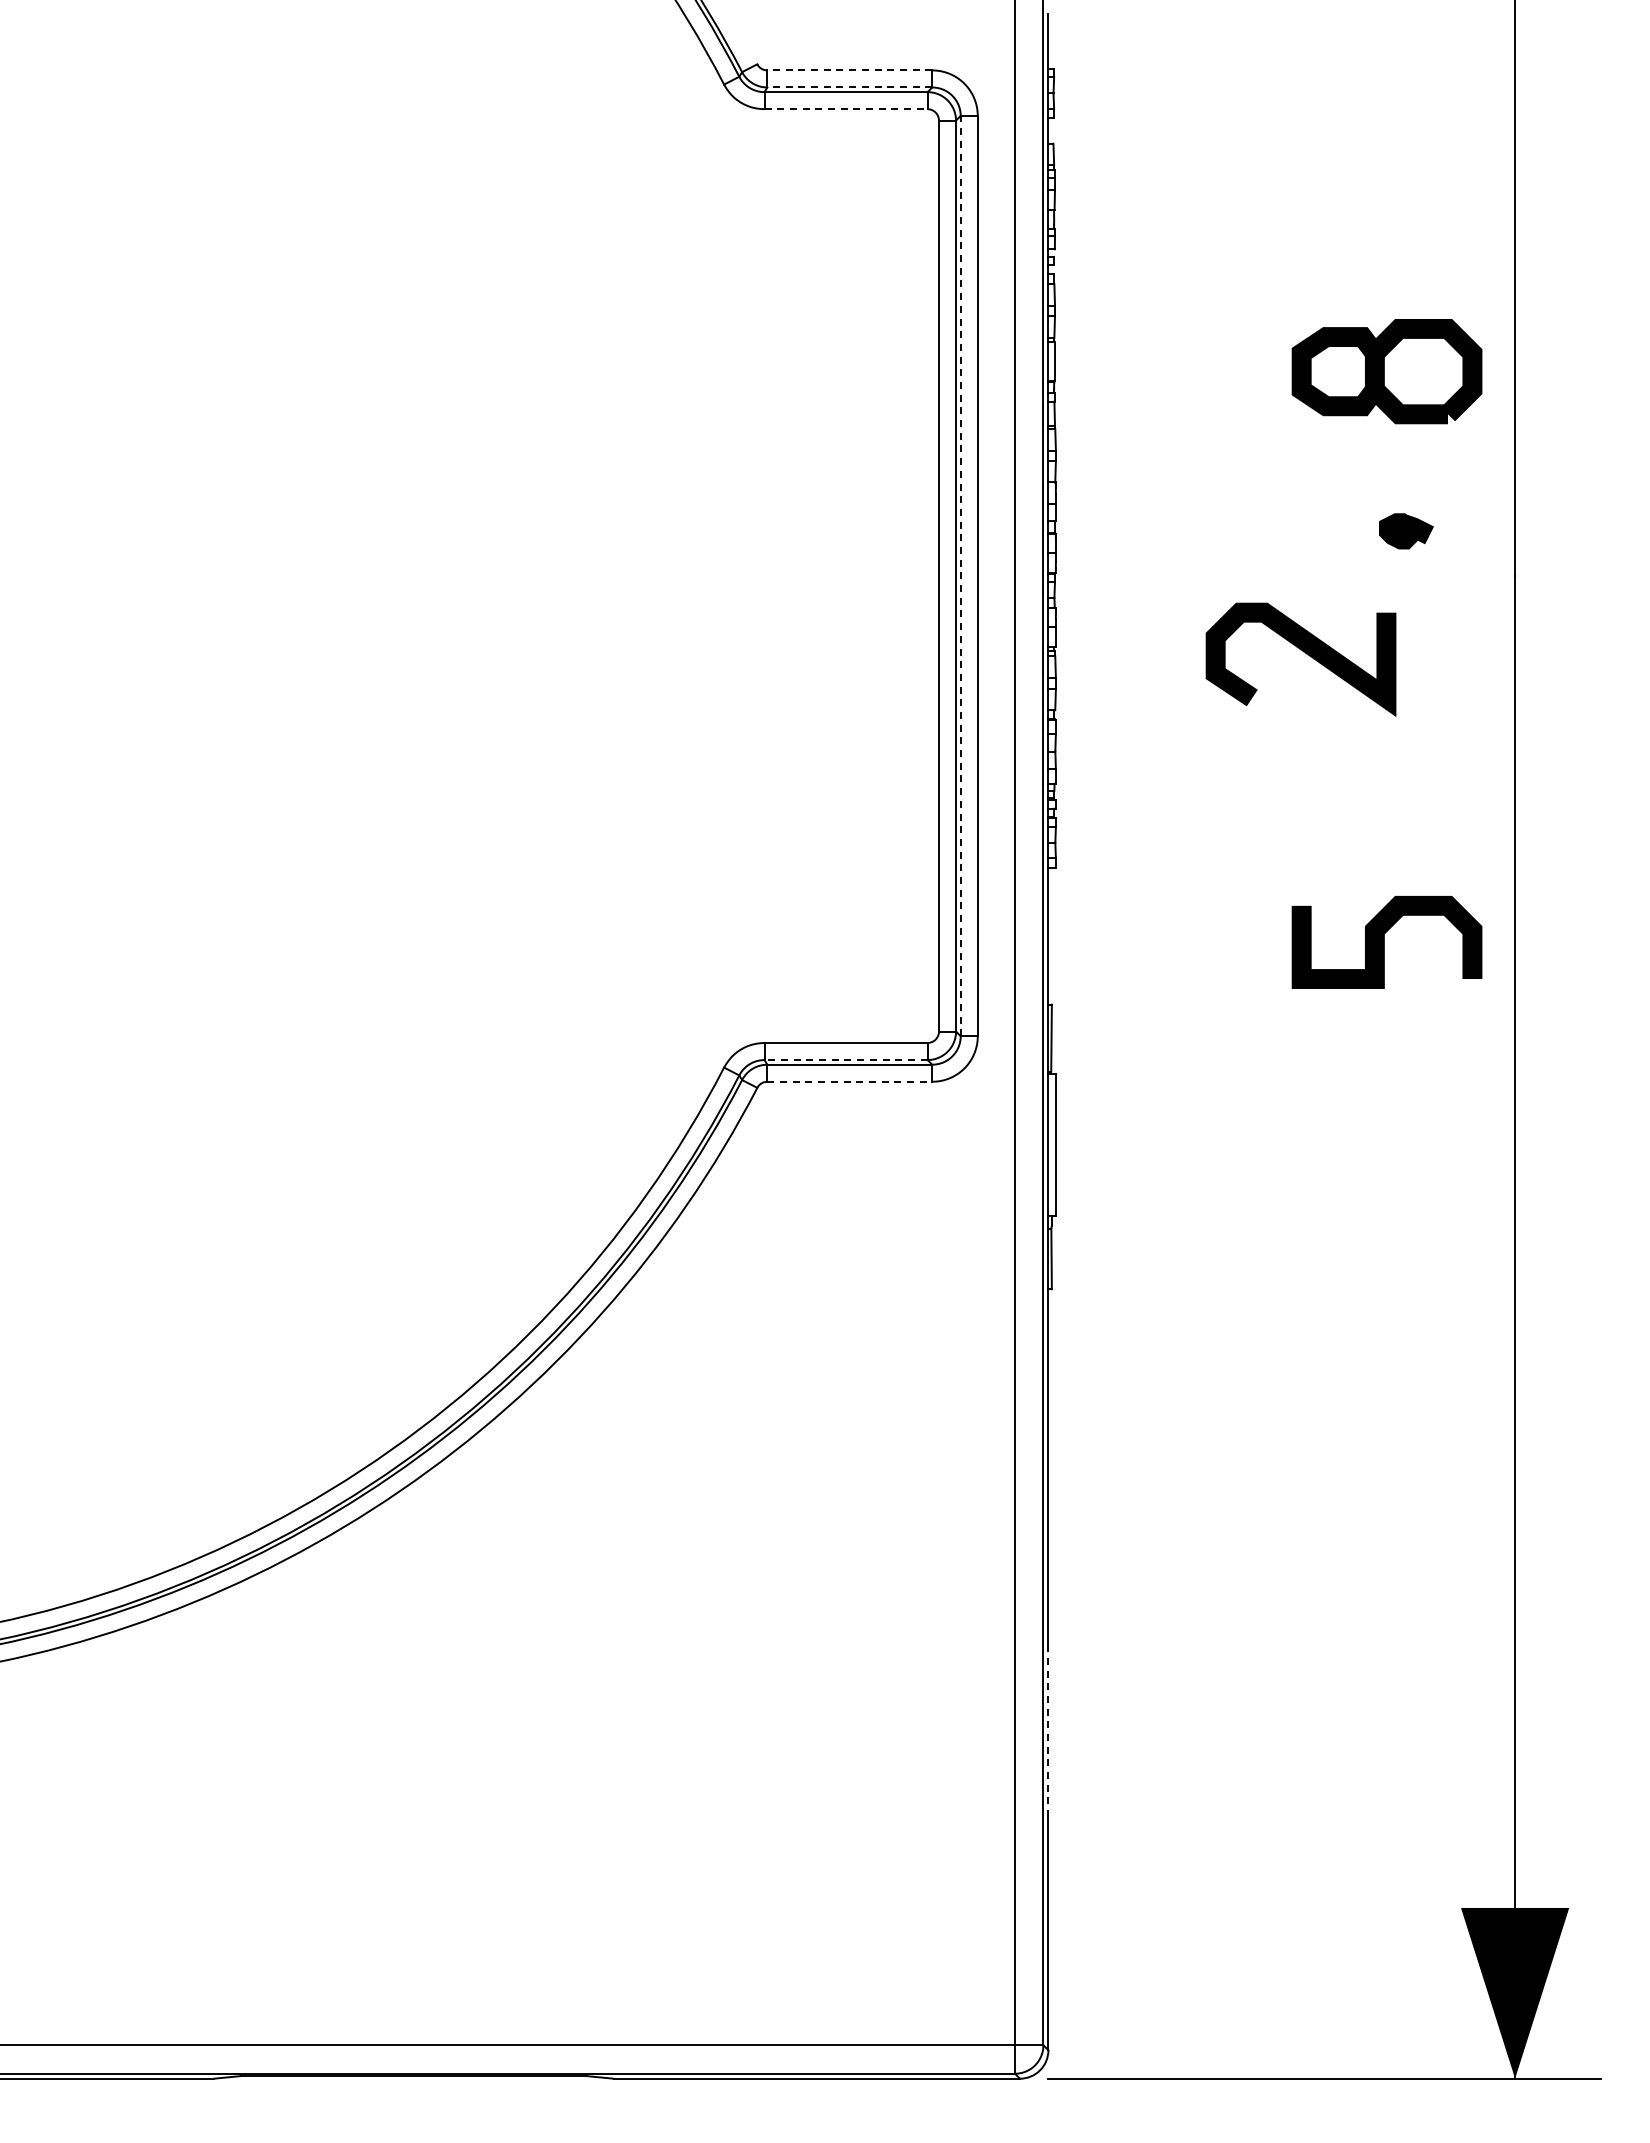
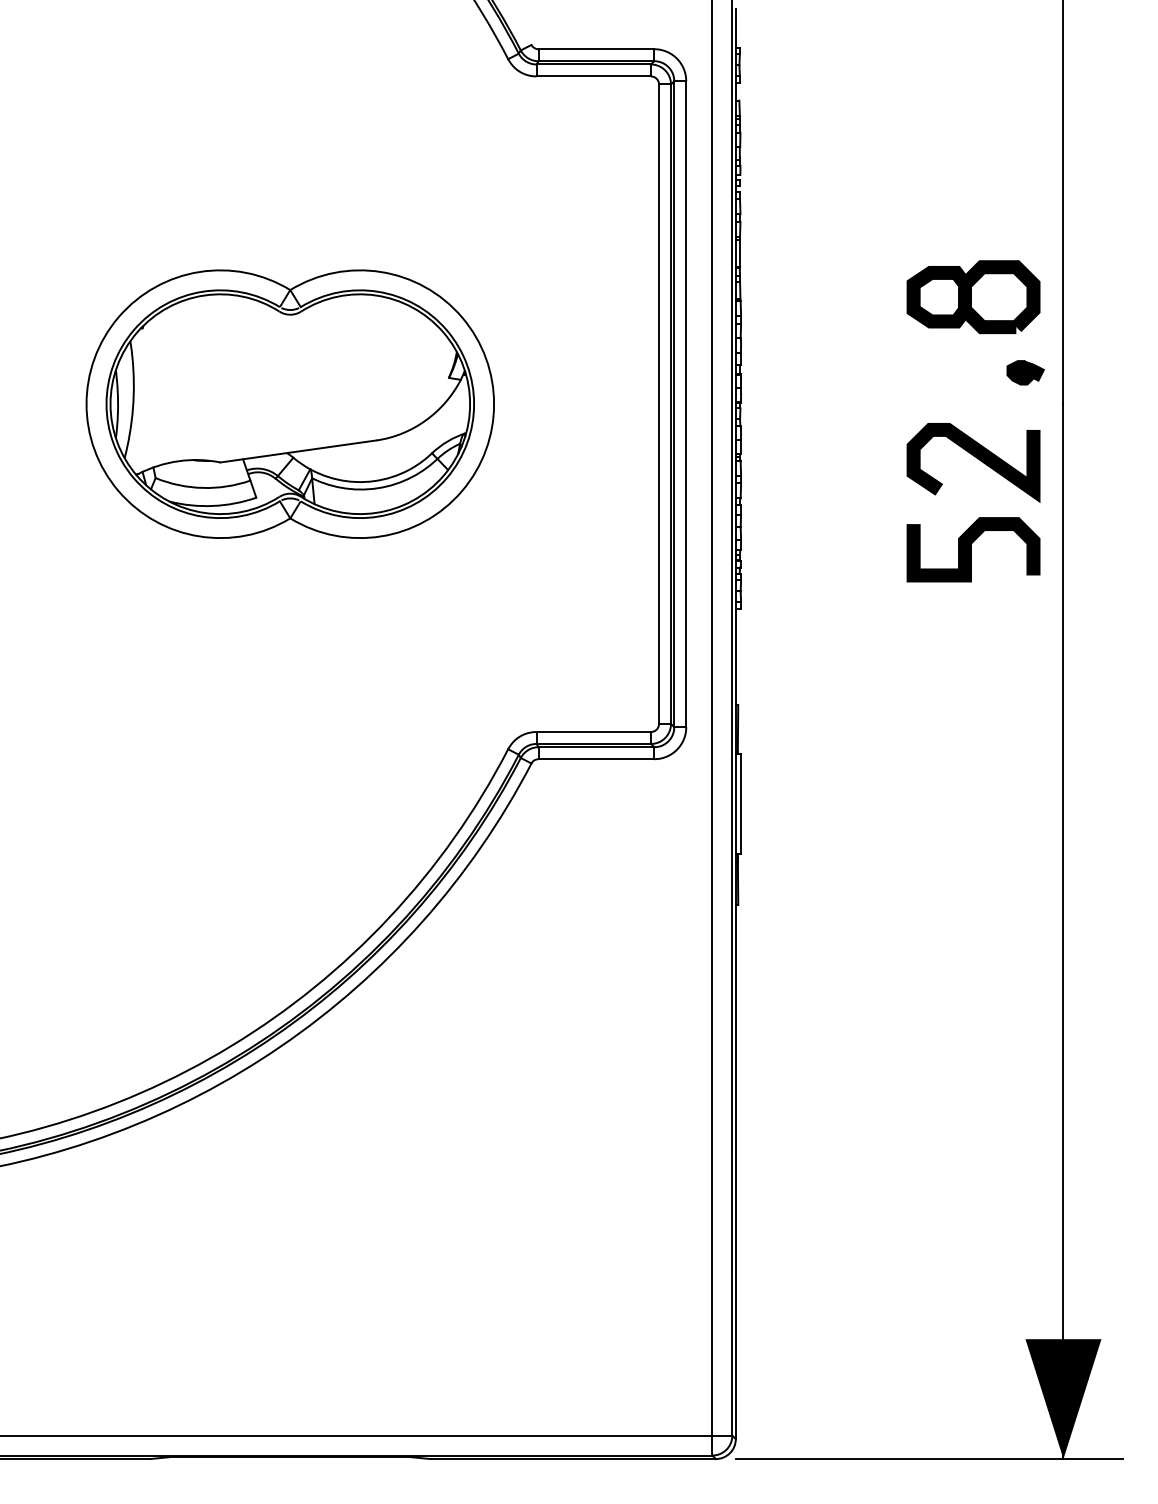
line: (849, 70) -> (596, 49), dashed -> solid
line: (849, 87) -> (596, 61), dashed -> solid
line: (846, 109) -> (594, 76), dashed -> solid
part: (1386, 371) -> (973, 297), moved
part: (1406, 531) -> (1025, 372), moved
part: (413, 575) -> (290, 403), added
line: (960, 575) -> (674, 403), dashed -> solid
curve: (1303, 652) -> (975, 457), moved
curve: (1384, 942) -> (971, 549), moved
line: (846, 1060) -> (594, 744), dashed -> solid
line: (850, 1081) -> (596, 759), dashed -> solid
line: (1048, 1732) -> (735, 1216), dashed -> solid

